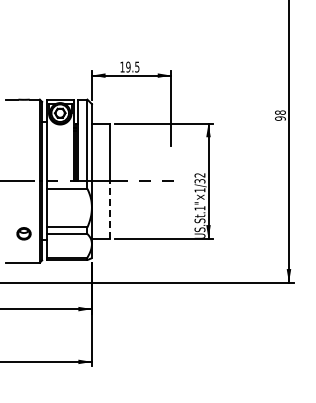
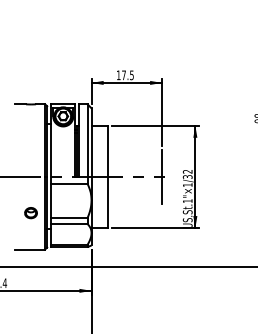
text: (128, 66) -> (124, 74), 19.5 -> 17.5
line: (171, 180) -> (162, 176), added
line: (110, 209) -> (108, 202), dashed -> solid
part: (23, 233) -> (30, 212), moved

